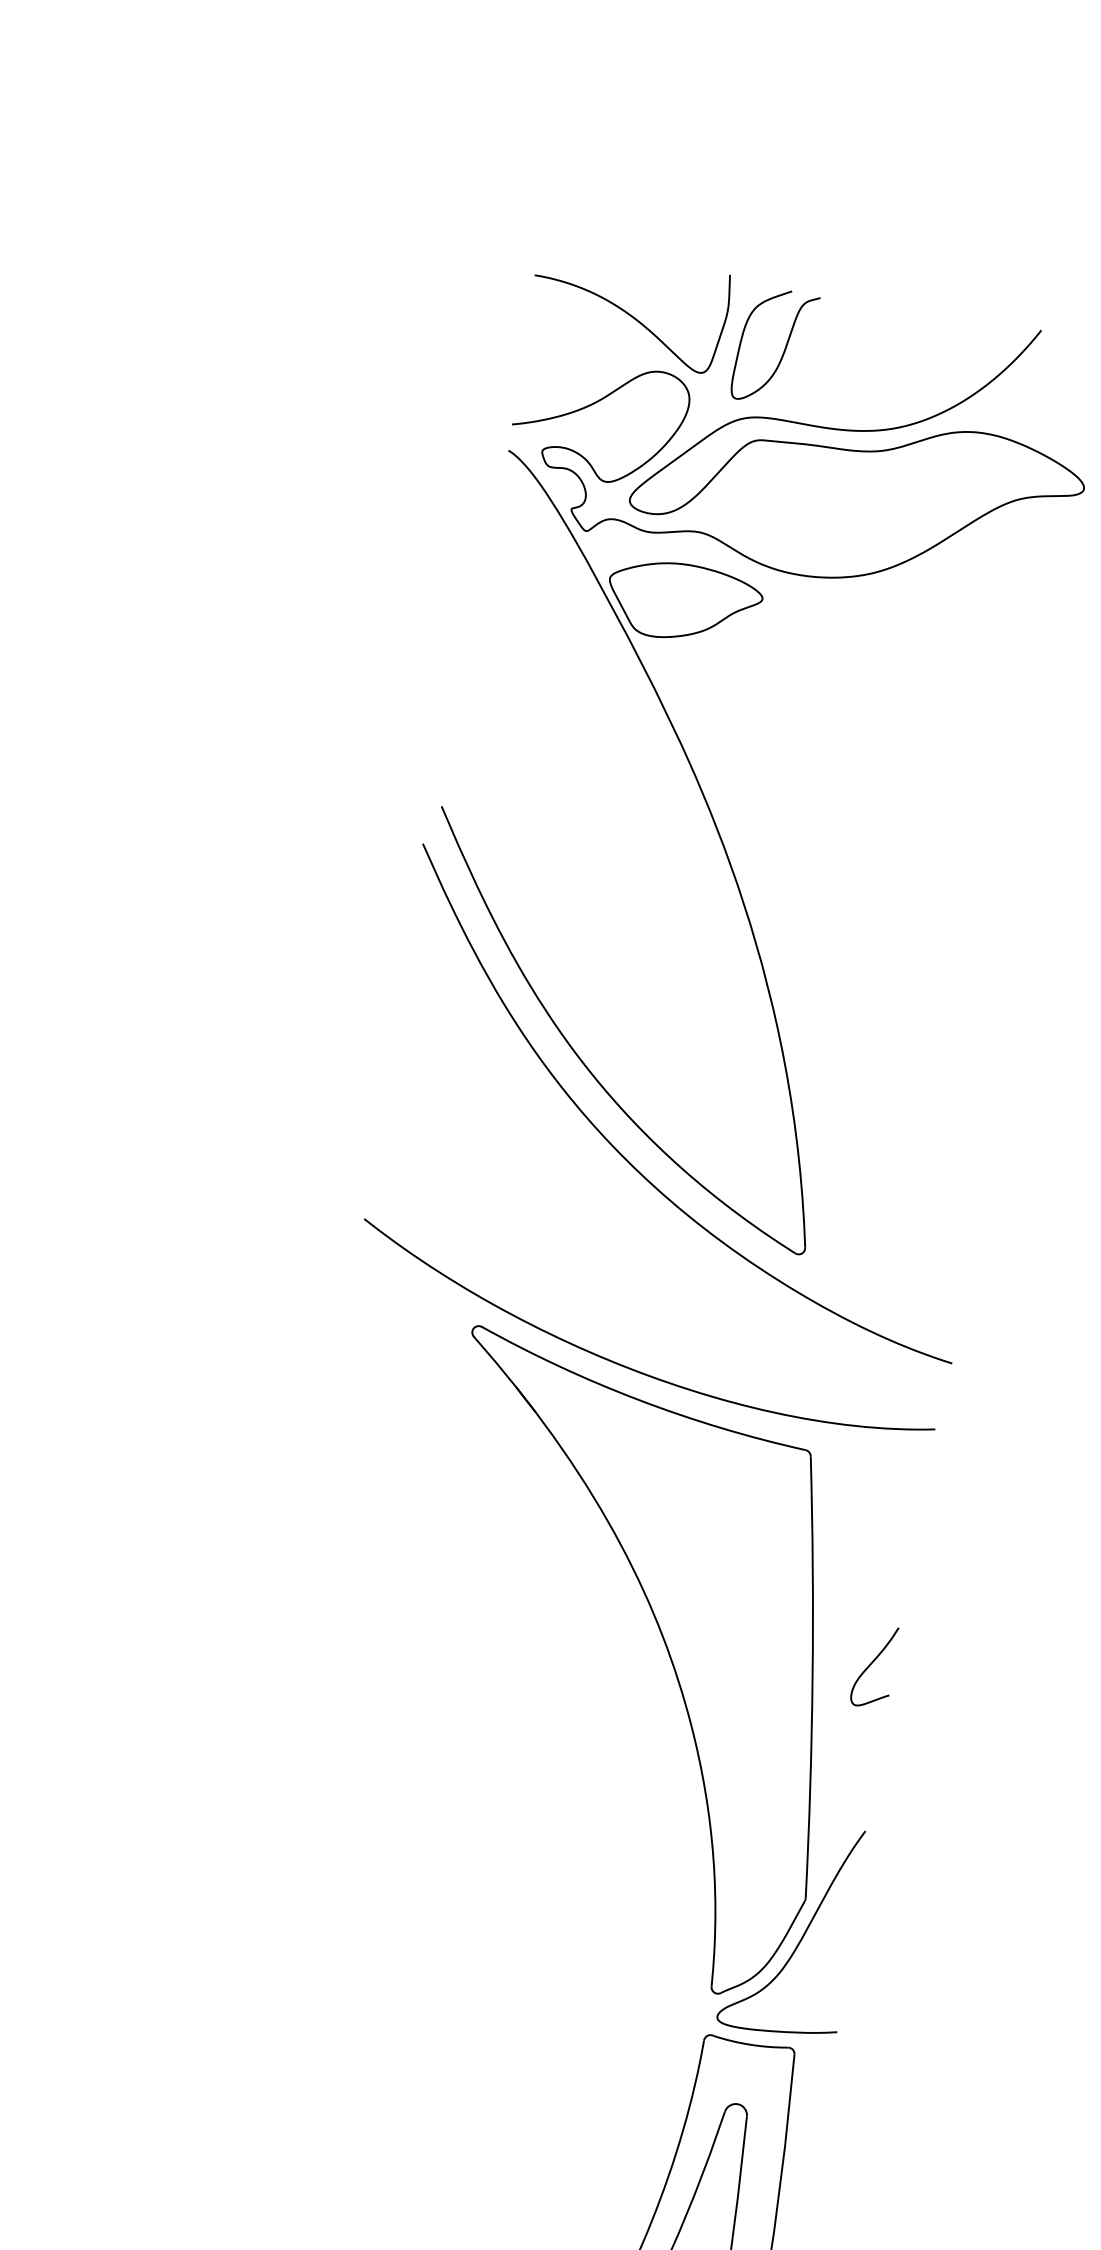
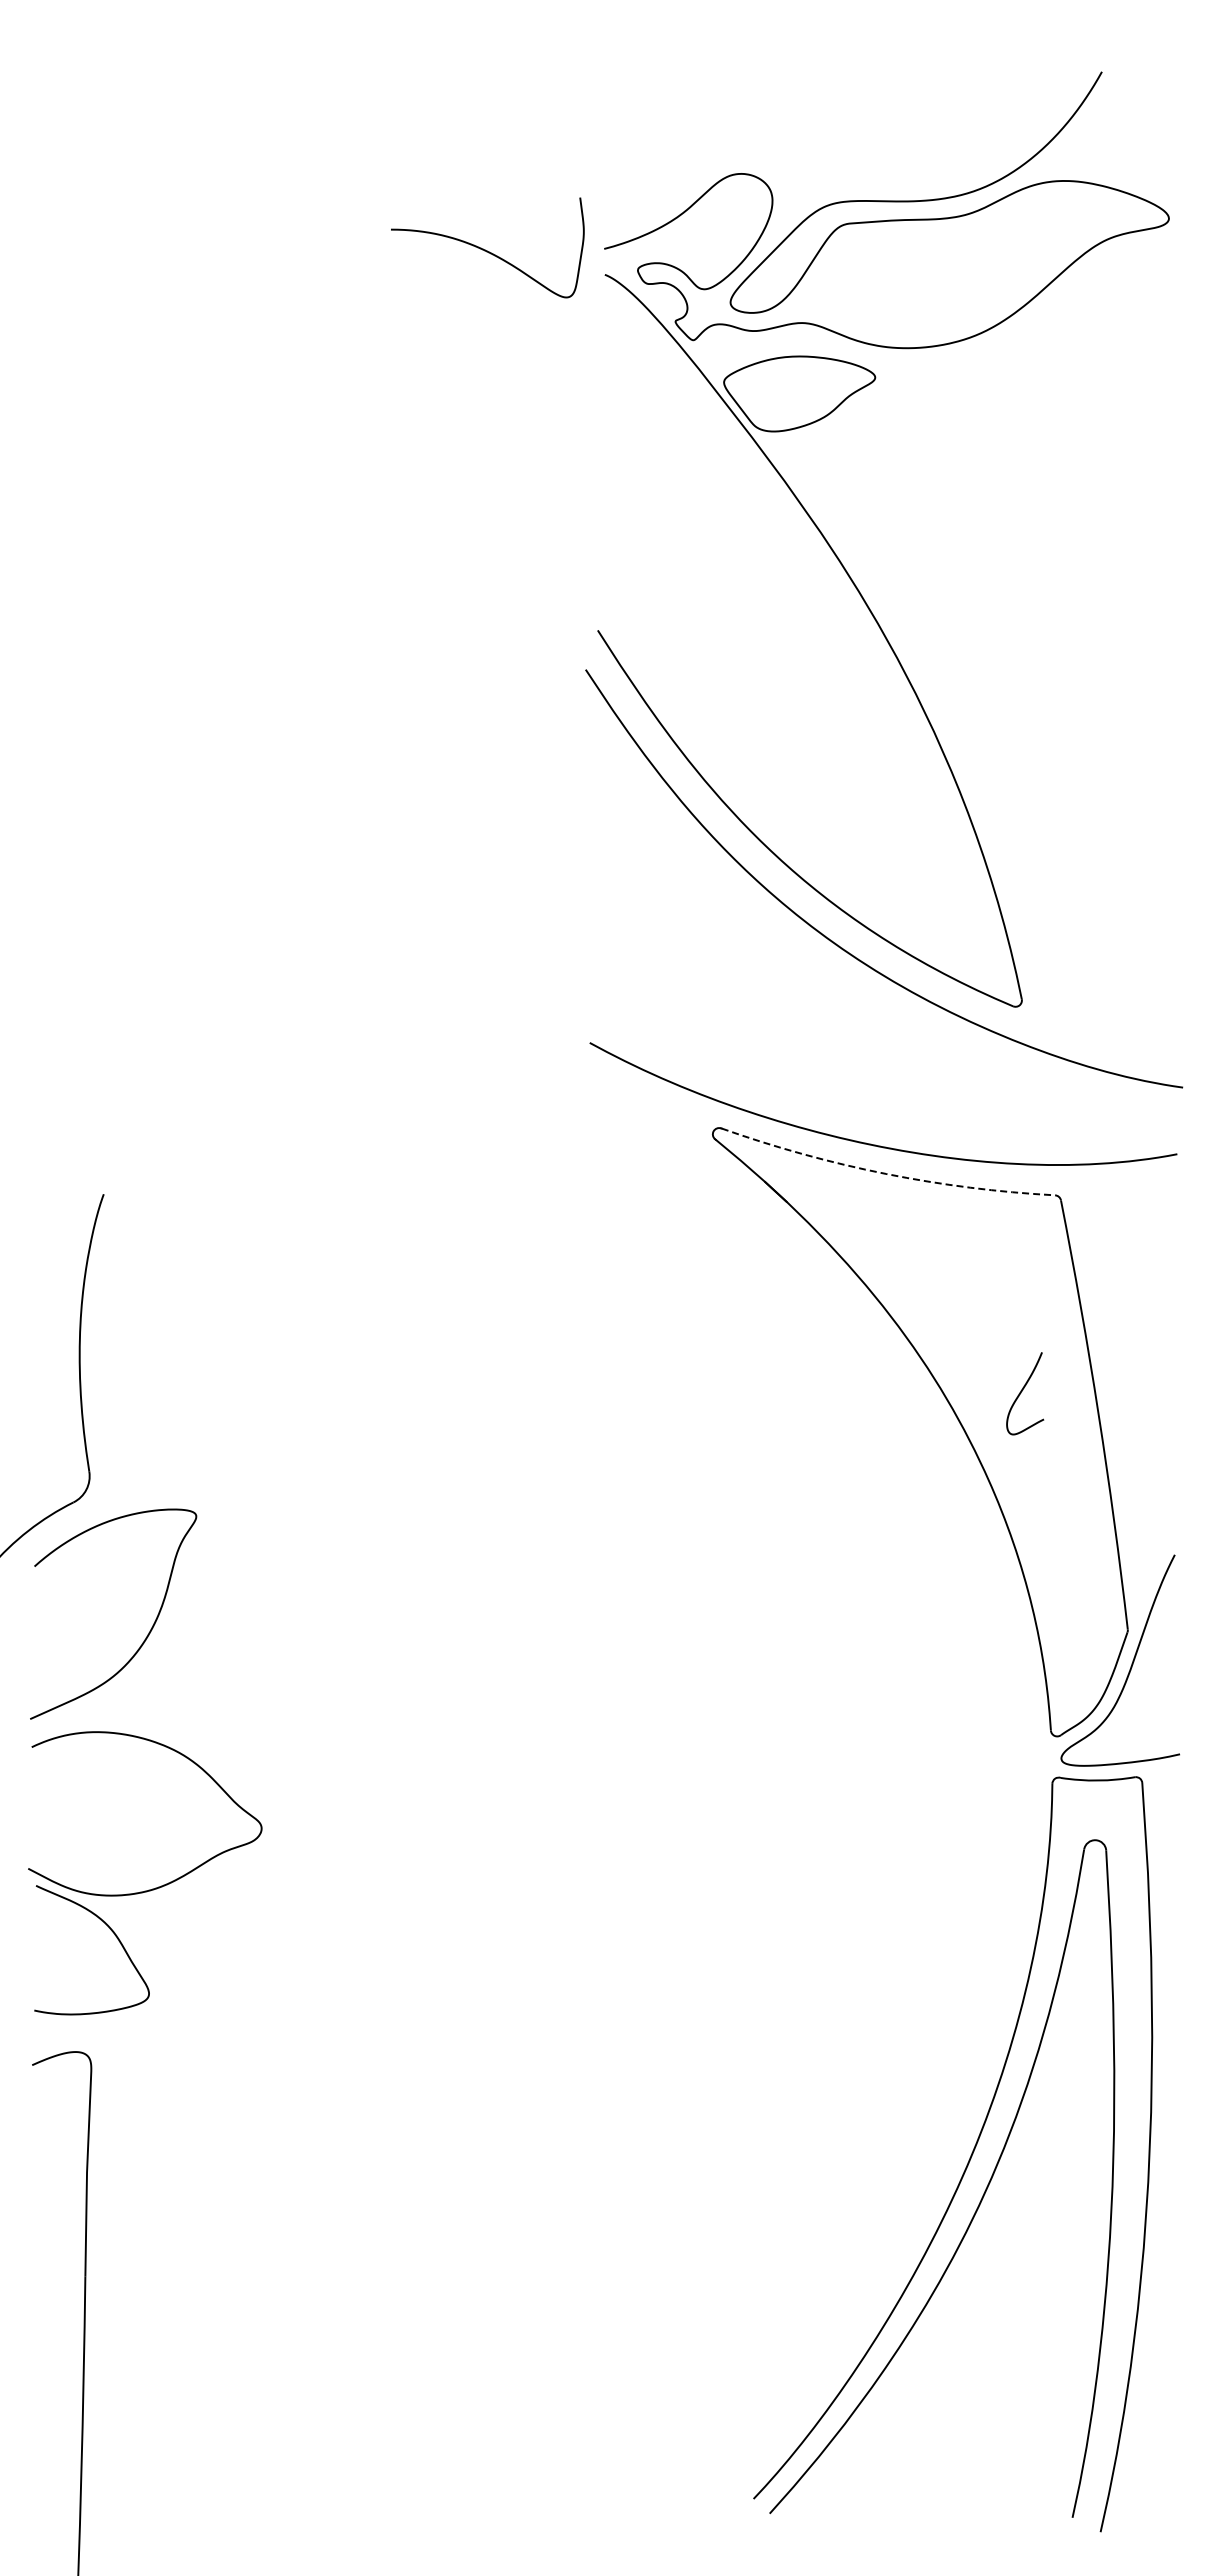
curve: (626, 311) -> (485, 249), moved
curve: (783, 349) -> (855, 132), removed
arc: (640, 1399) -> (886, 1173), solid -> dashed
curve: (873, 1662) -> (1023, 1390), moved

